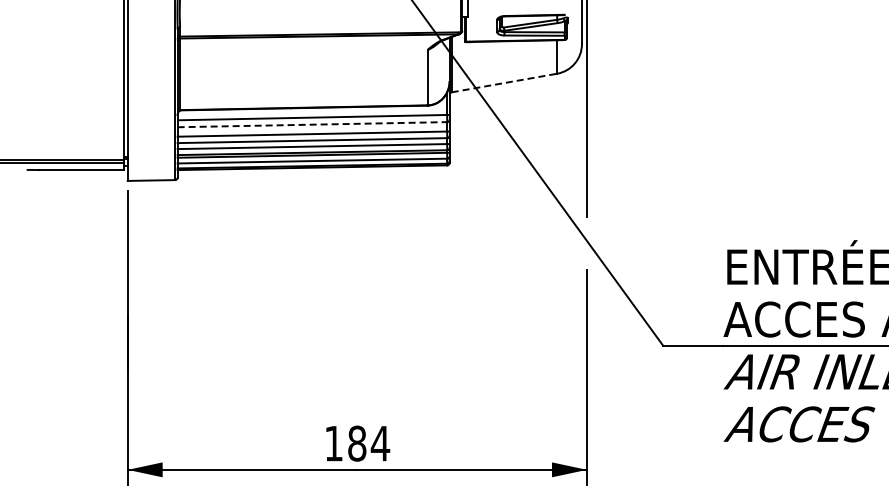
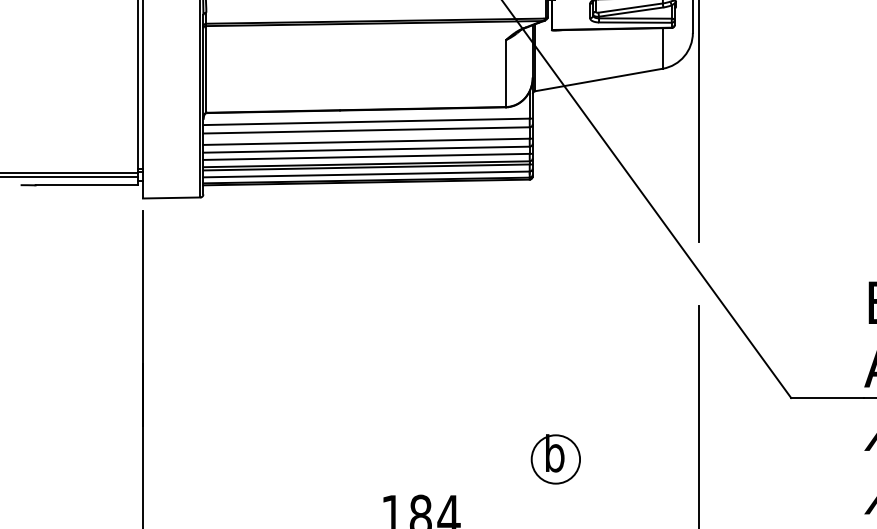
line: (504, 83) -> (599, 80), dashed -> solid
line: (312, 124) -> (366, 130), dashed -> solid
part: (468, 396) -> (555, 459), added

